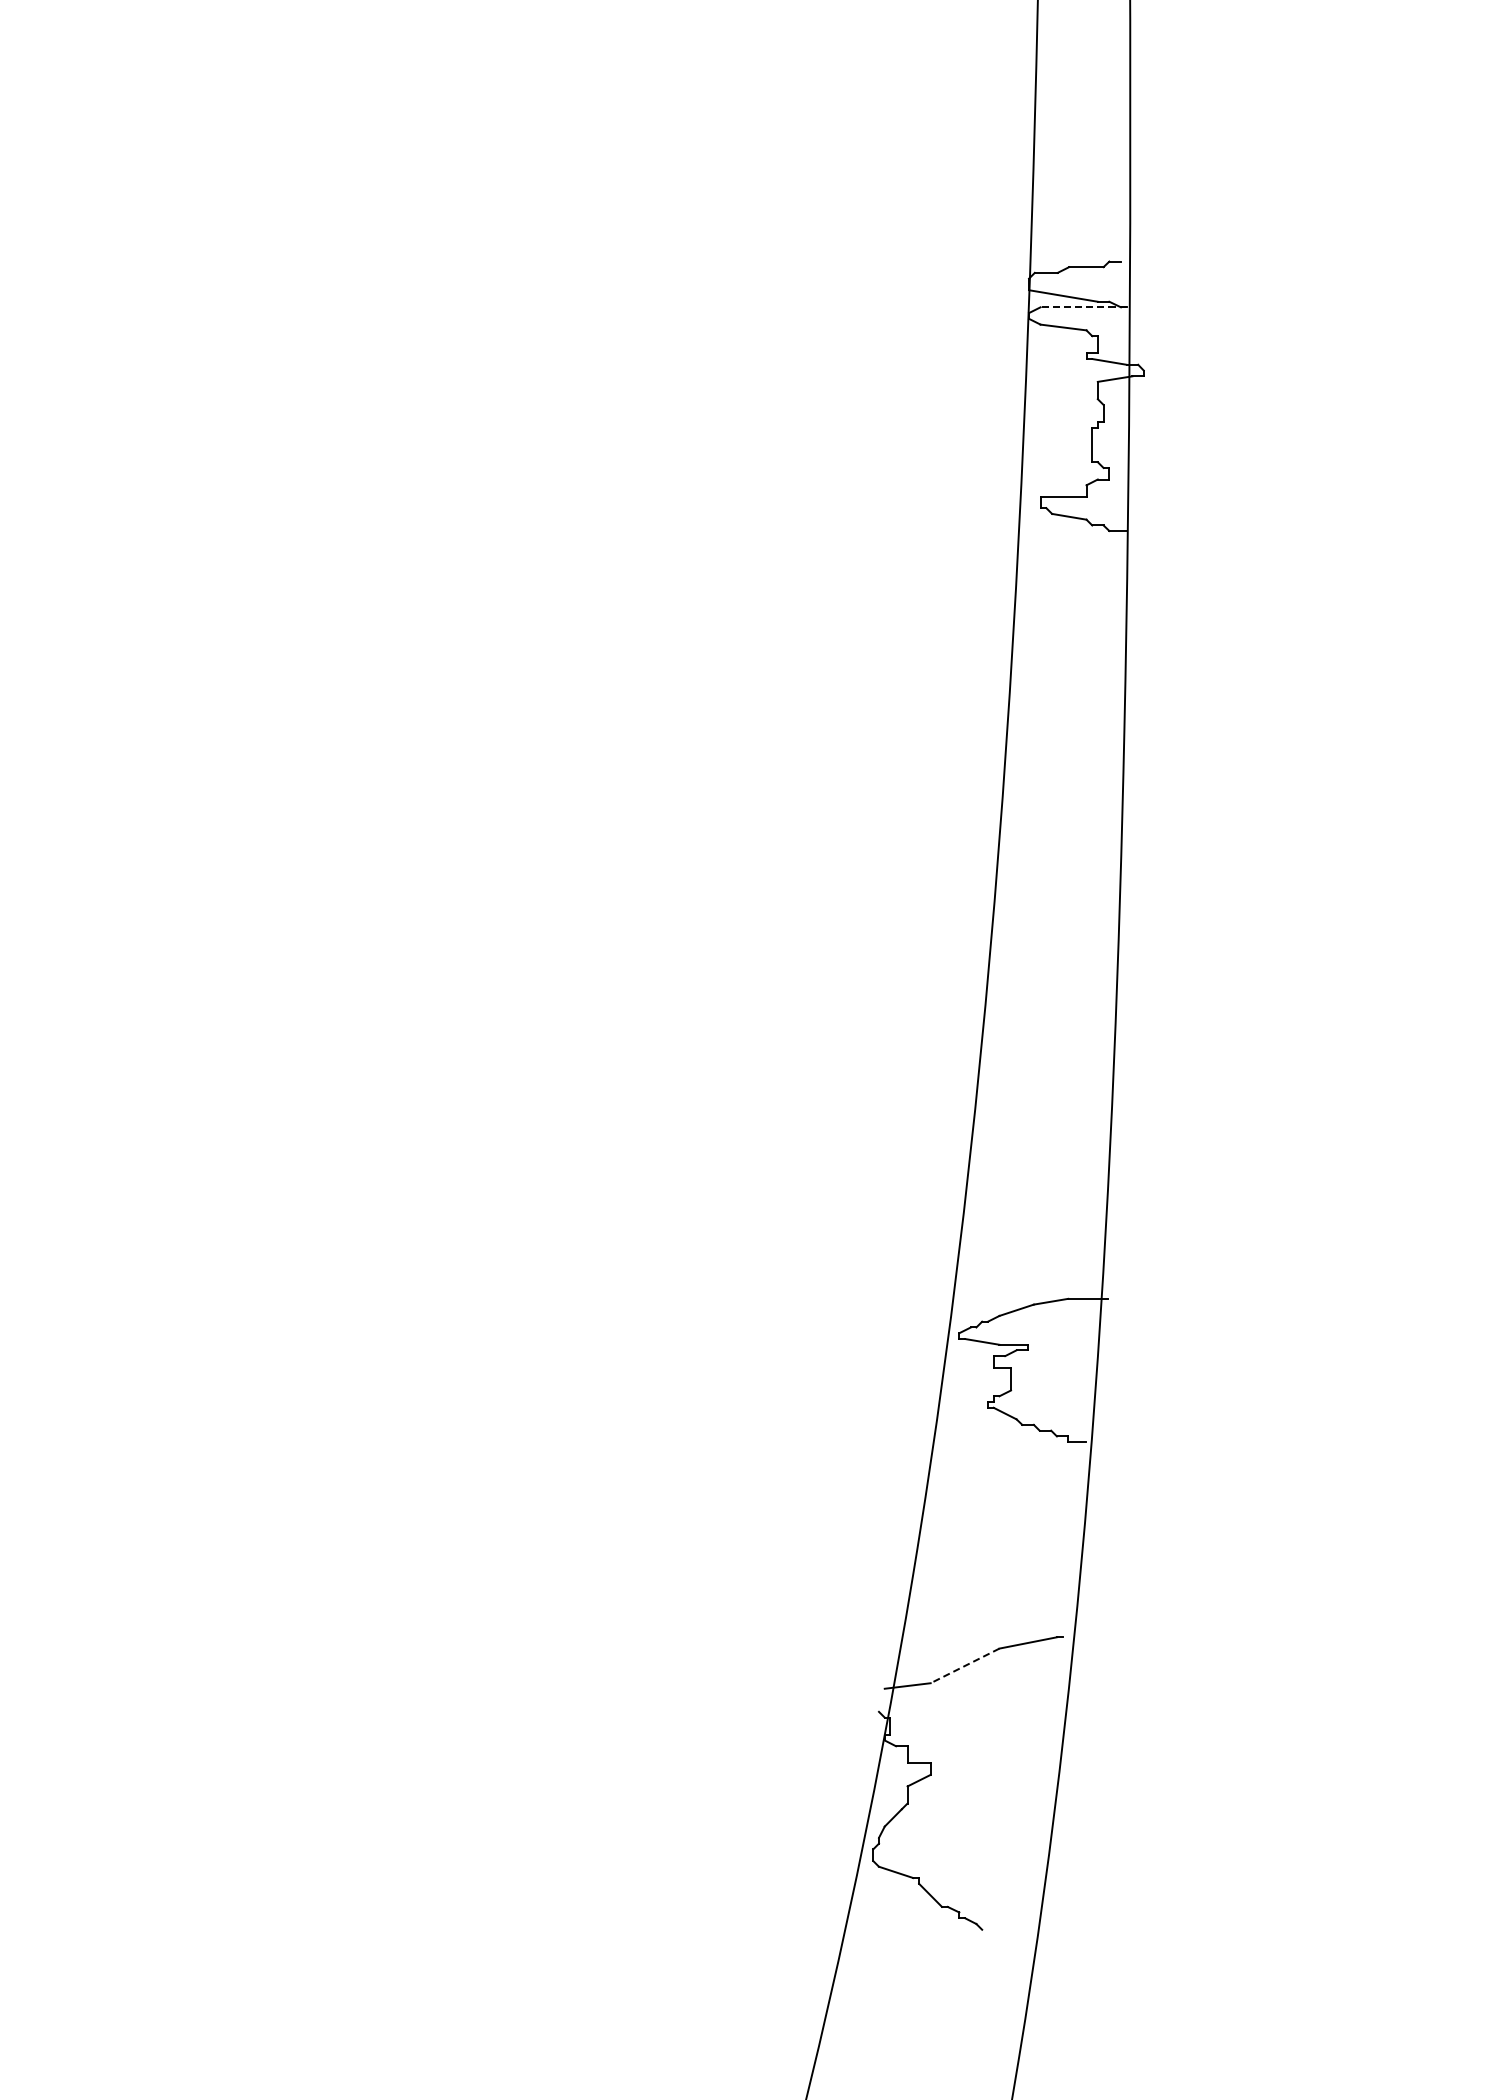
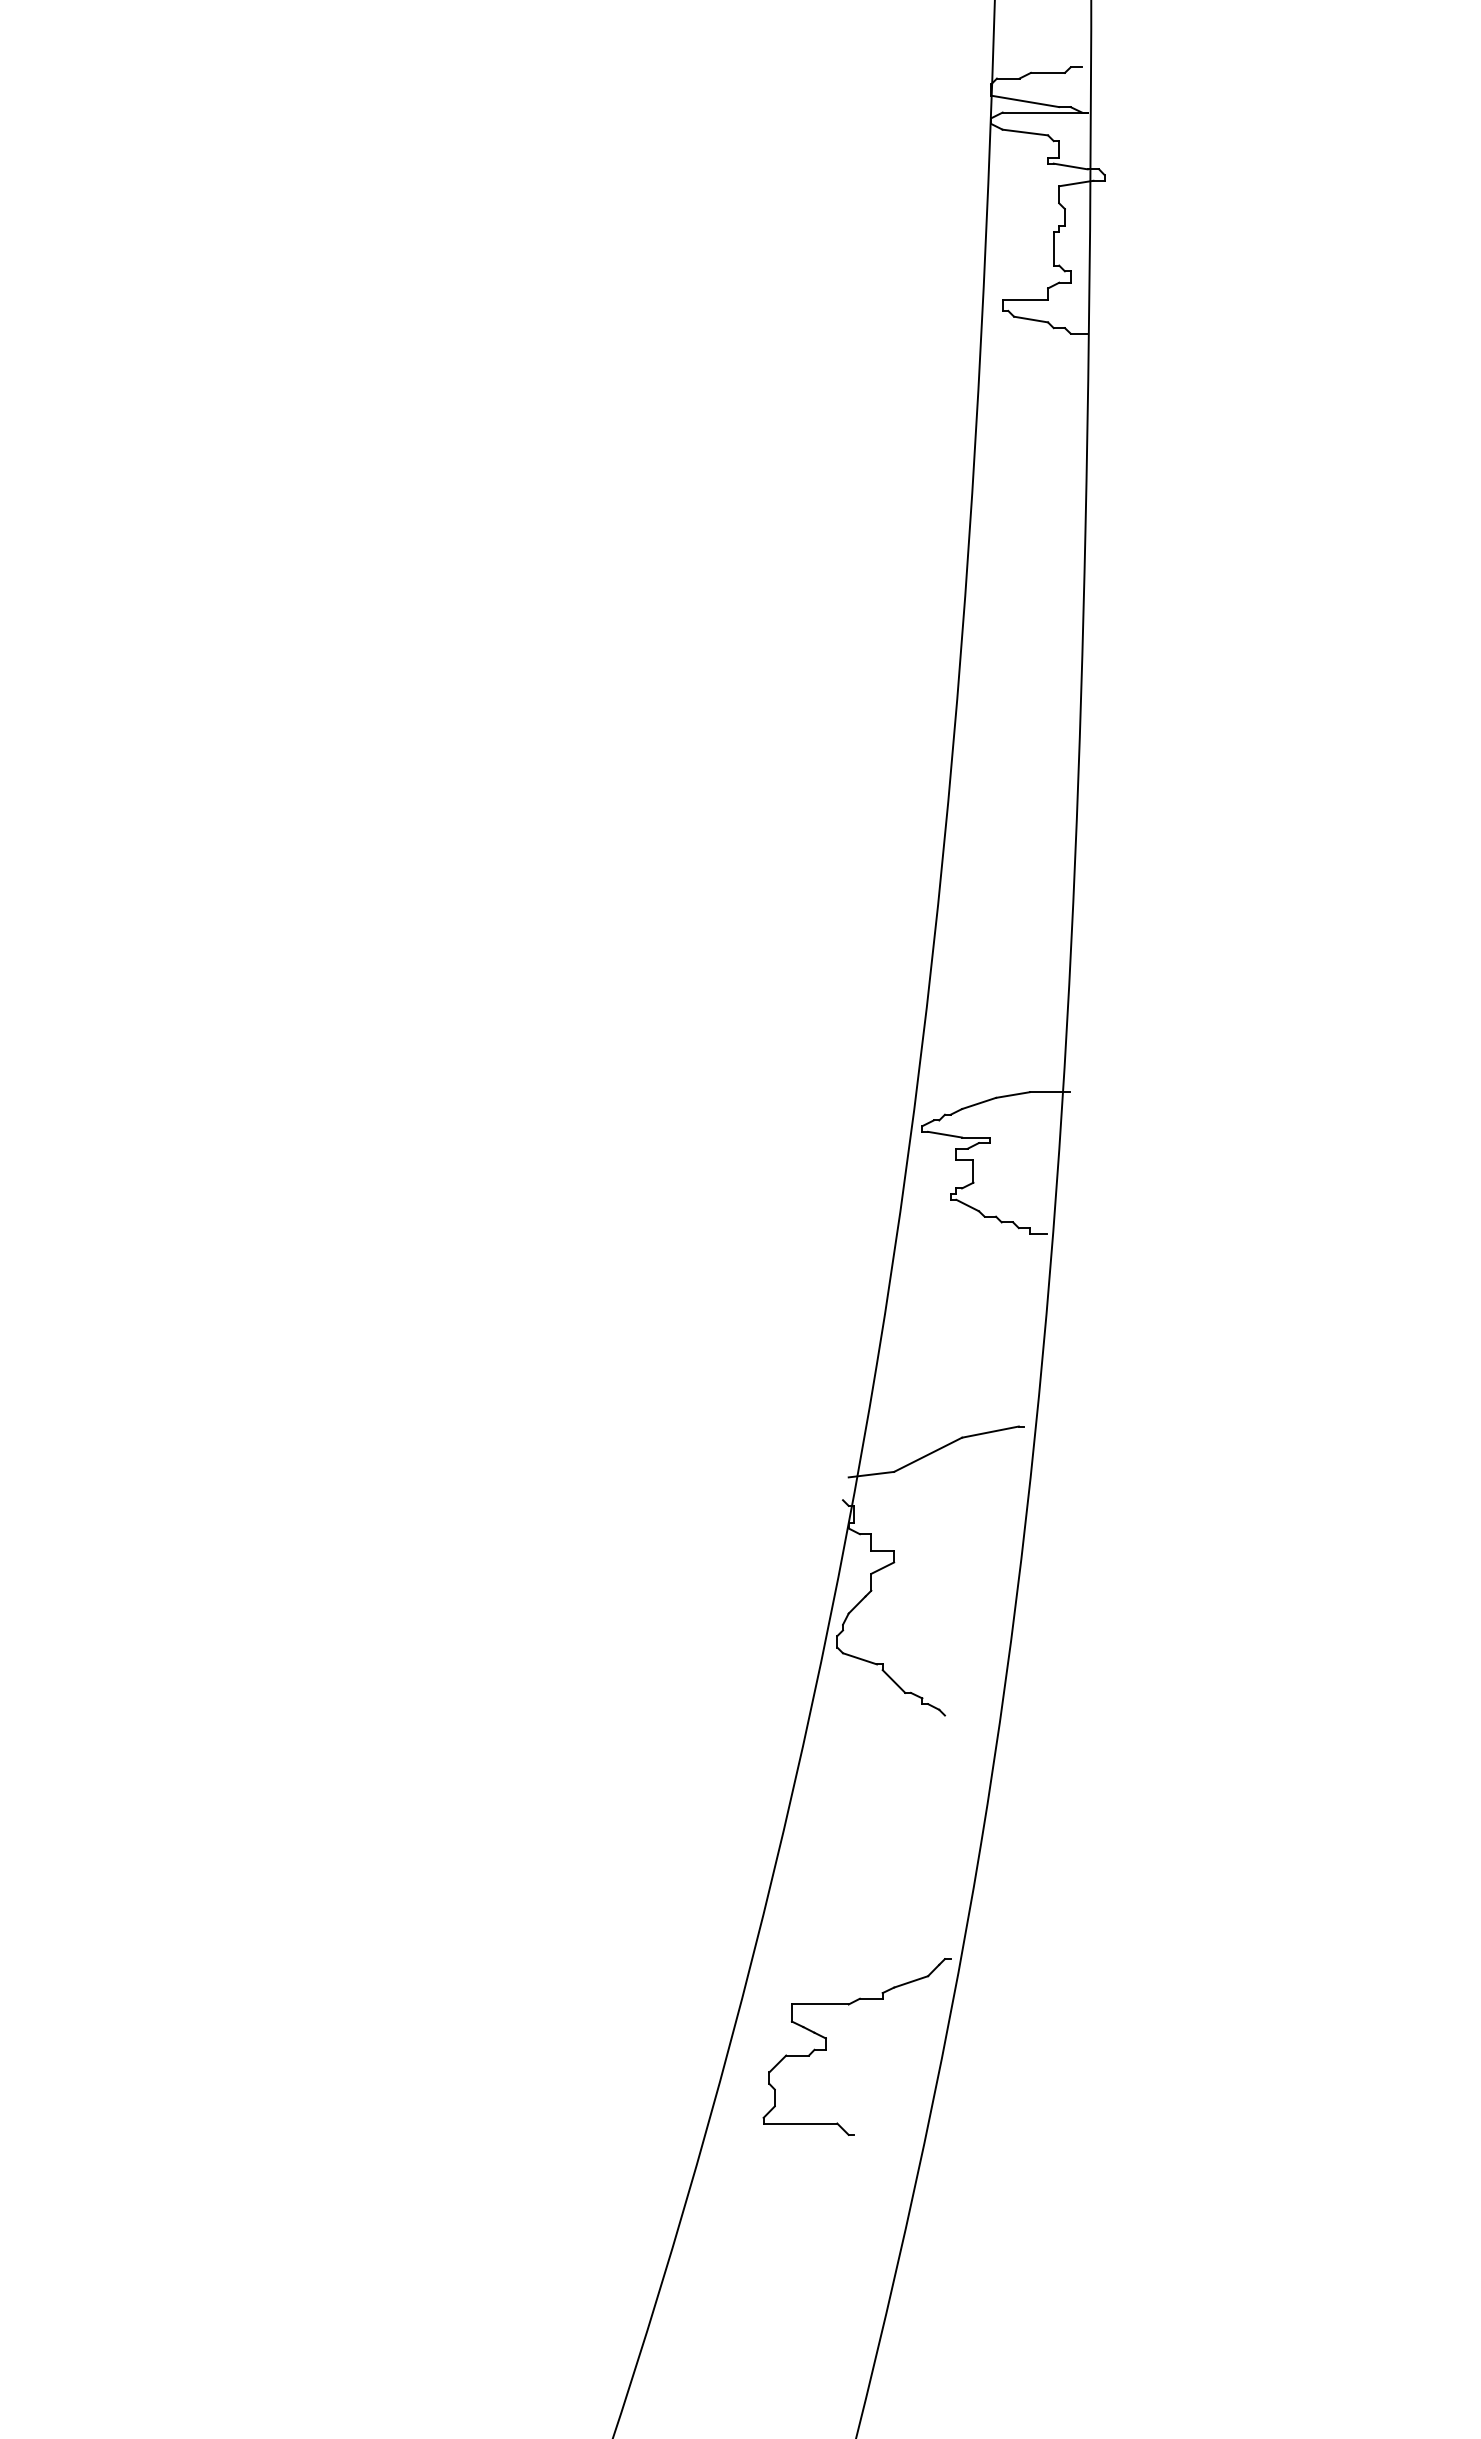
line: (1083, 307) -> (1045, 112), dashed -> solid
line: (964, 1666) -> (927, 1455), dashed -> solid

